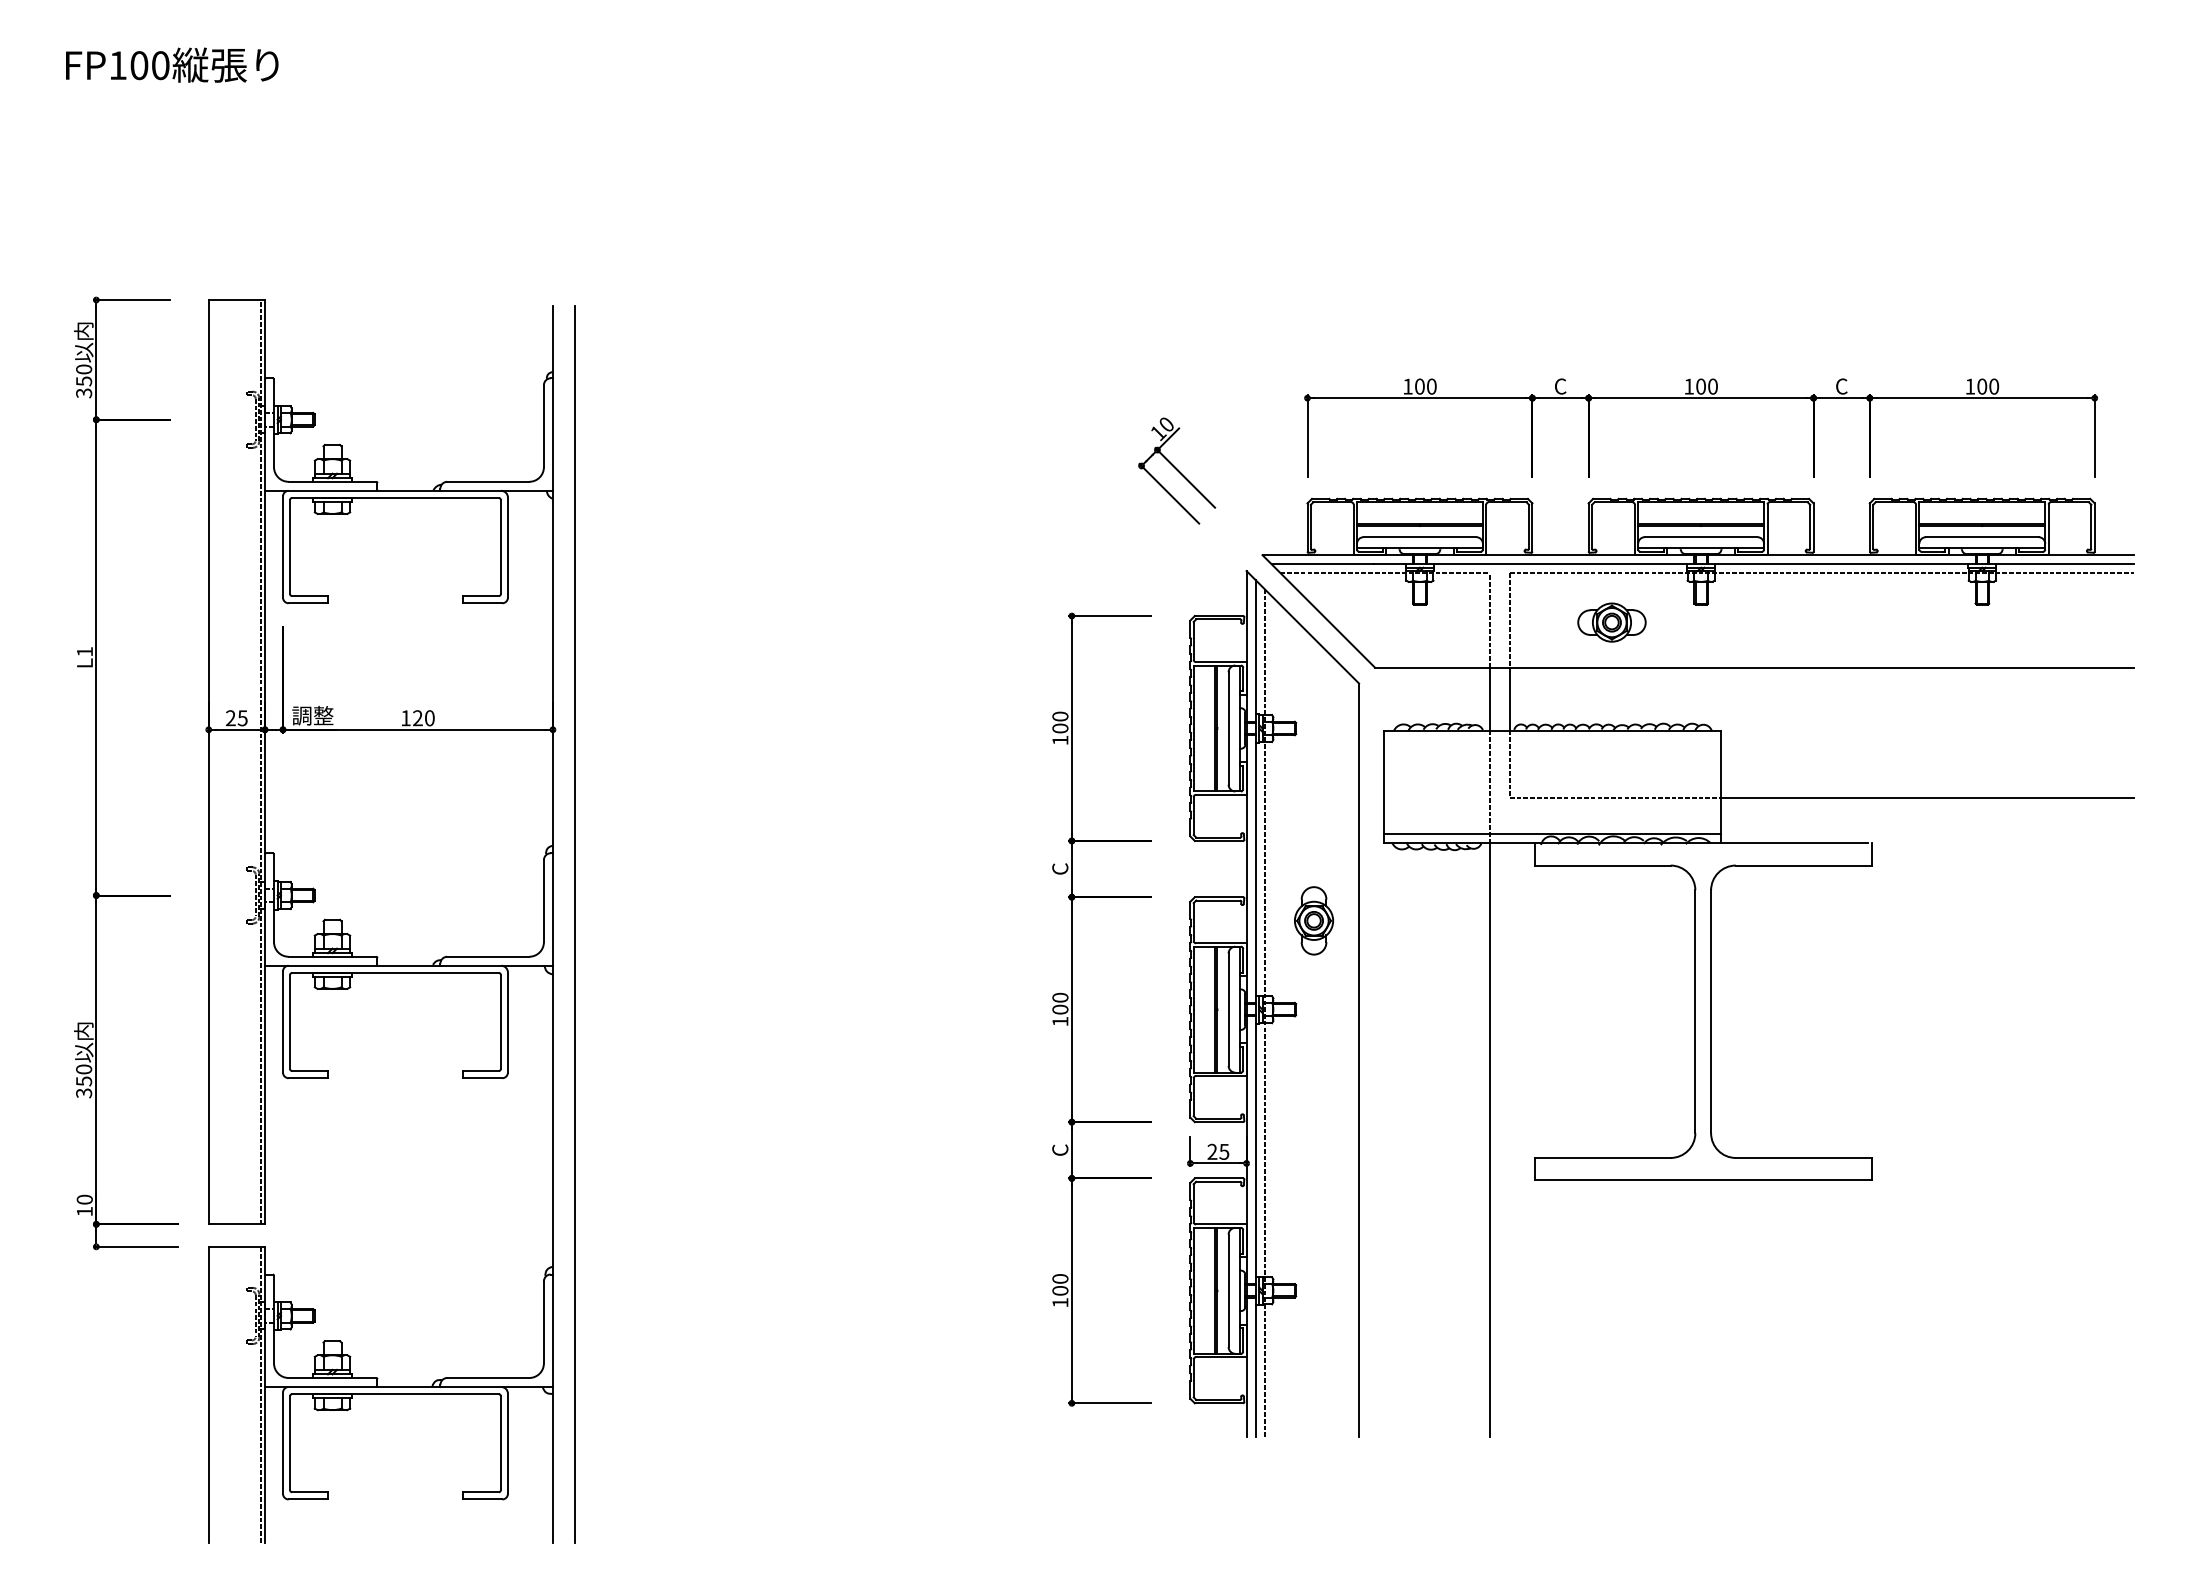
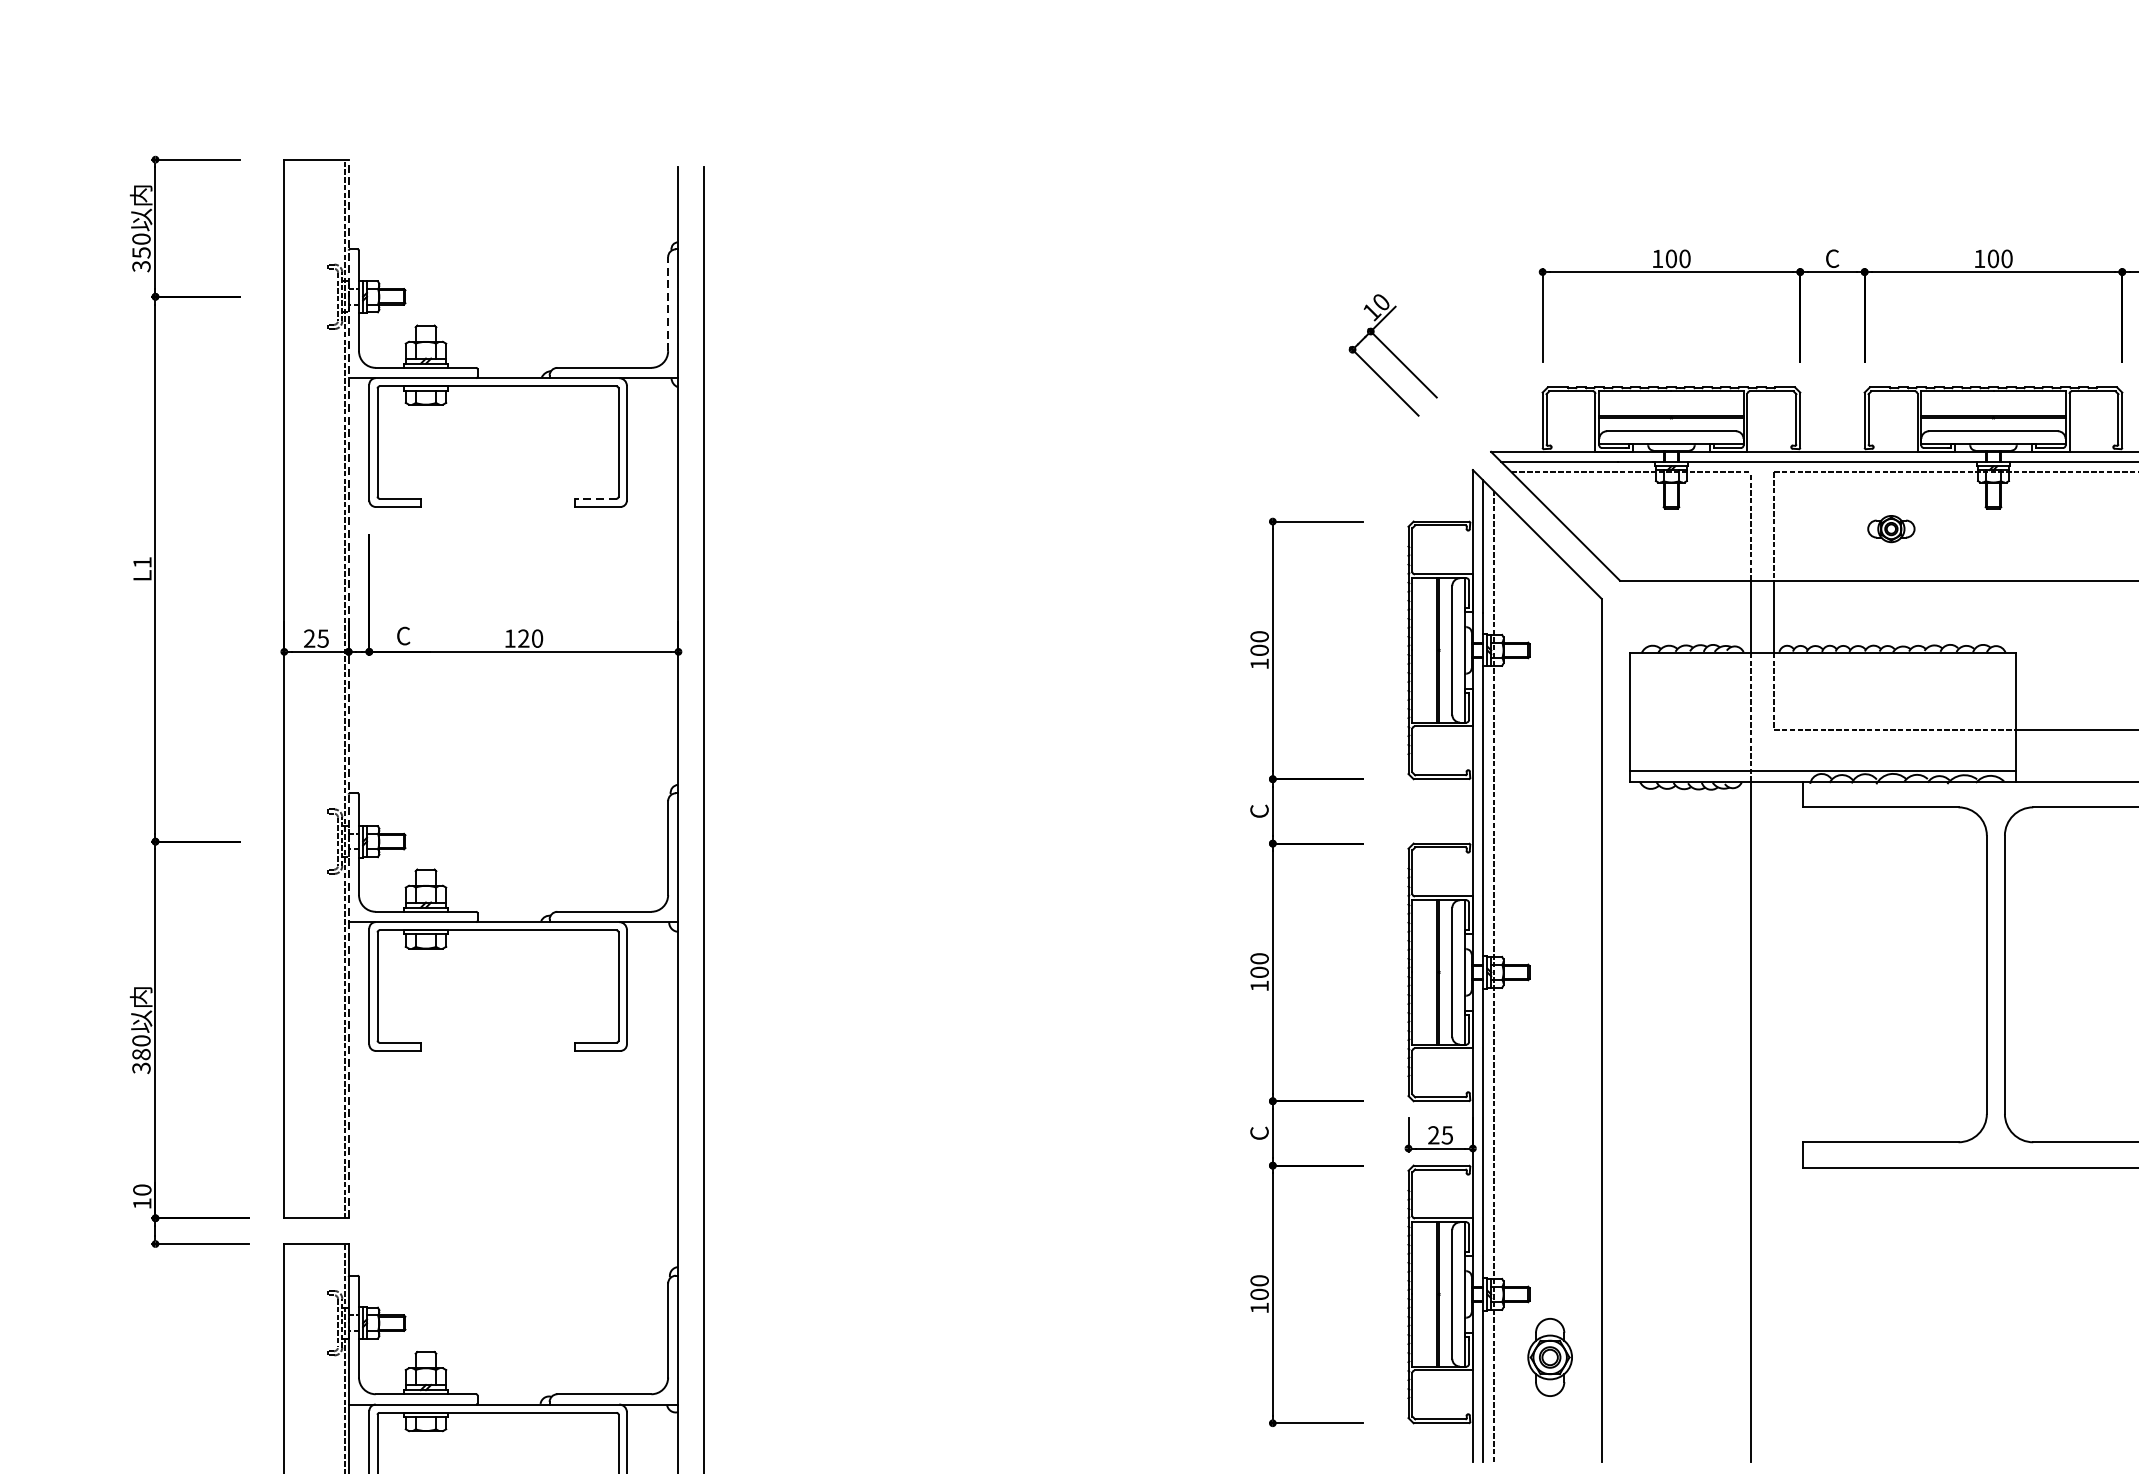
line: (543, 425) -> (667, 303), solid -> dashed
line: (480, 596) -> (595, 499), solid -> dashed
part: (1611, 622) -> (1890, 528), size x0.6
text: (312, 715) -> (403, 635), 調整 -> C
line: (265, 761) -> (349, 688), solid -> dashed
part: (1314, 920) -> (1550, 1357), moved
text: (84, 1081) -> (141, 1054), 350 -> 380

